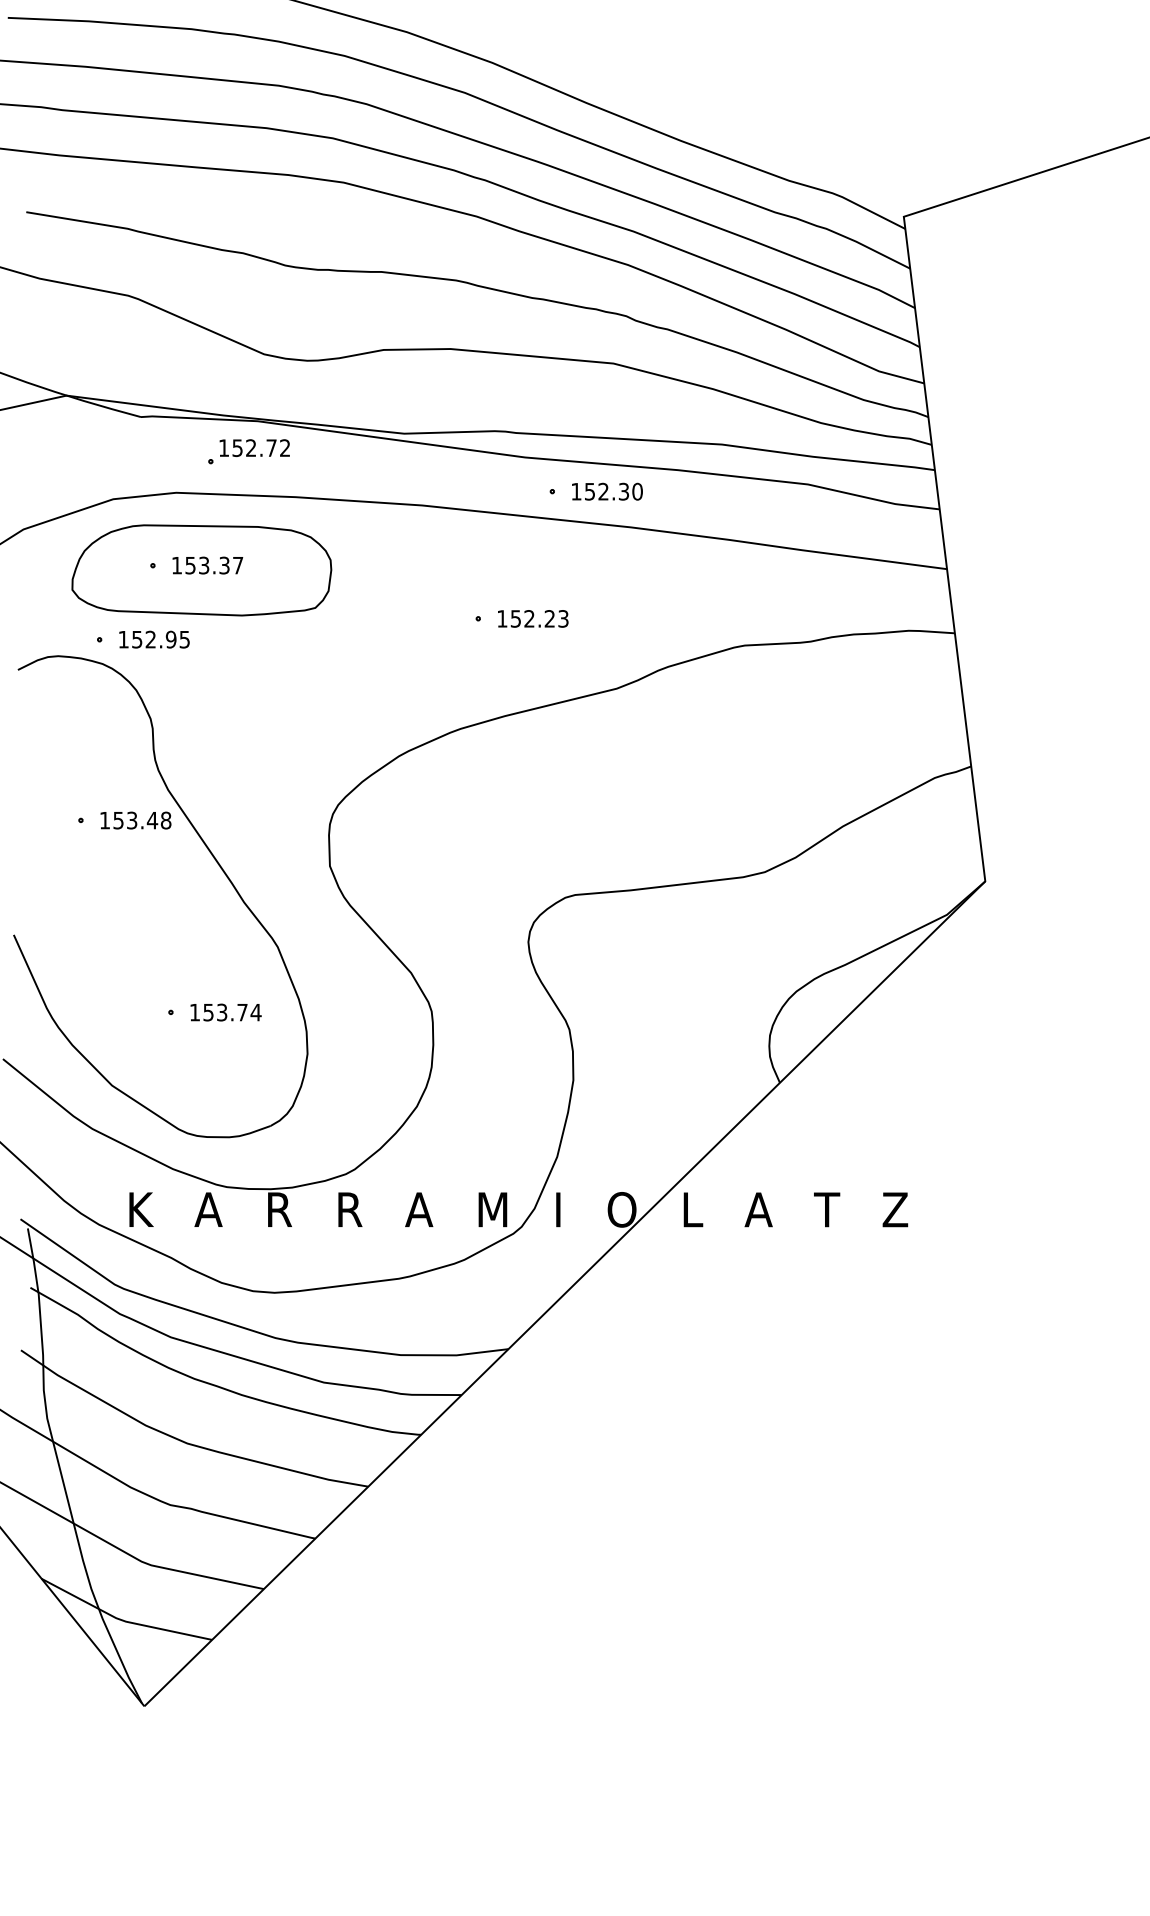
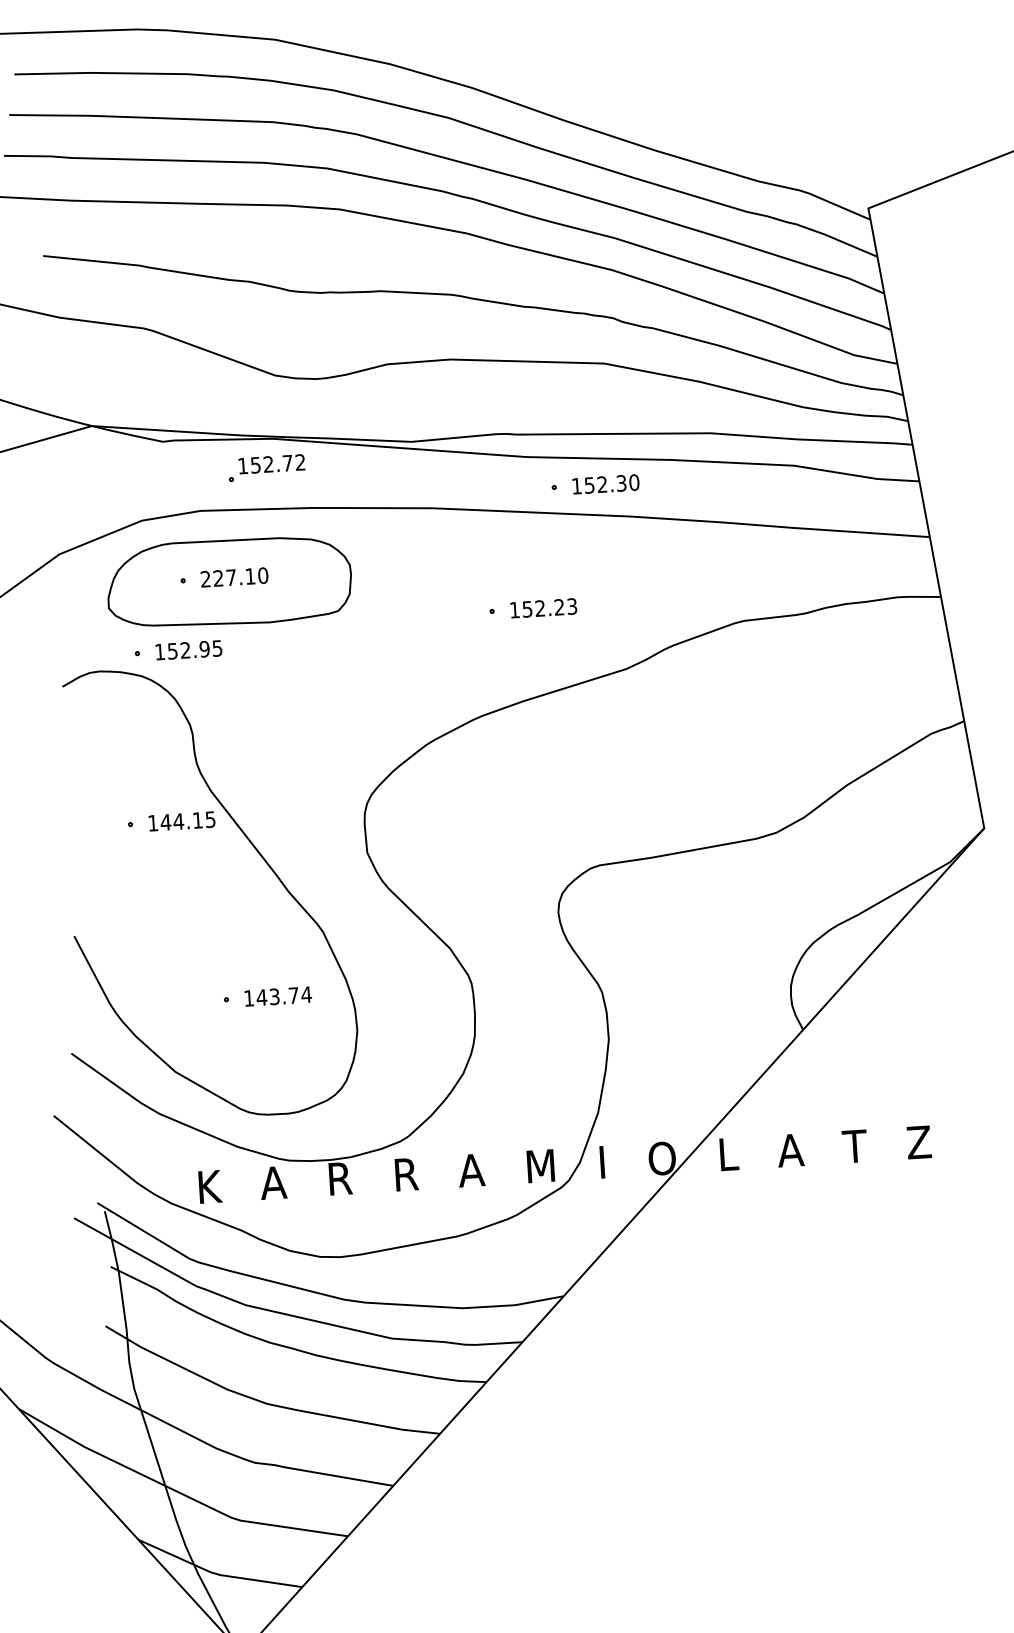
text: (207, 565) -> (234, 577), 153.37 -> 227.10
text: (141, 820) -> (187, 821), 153.48 -> 144.15
text: (208, 1012) -> (261, 997), 153.74 -> 143.74

